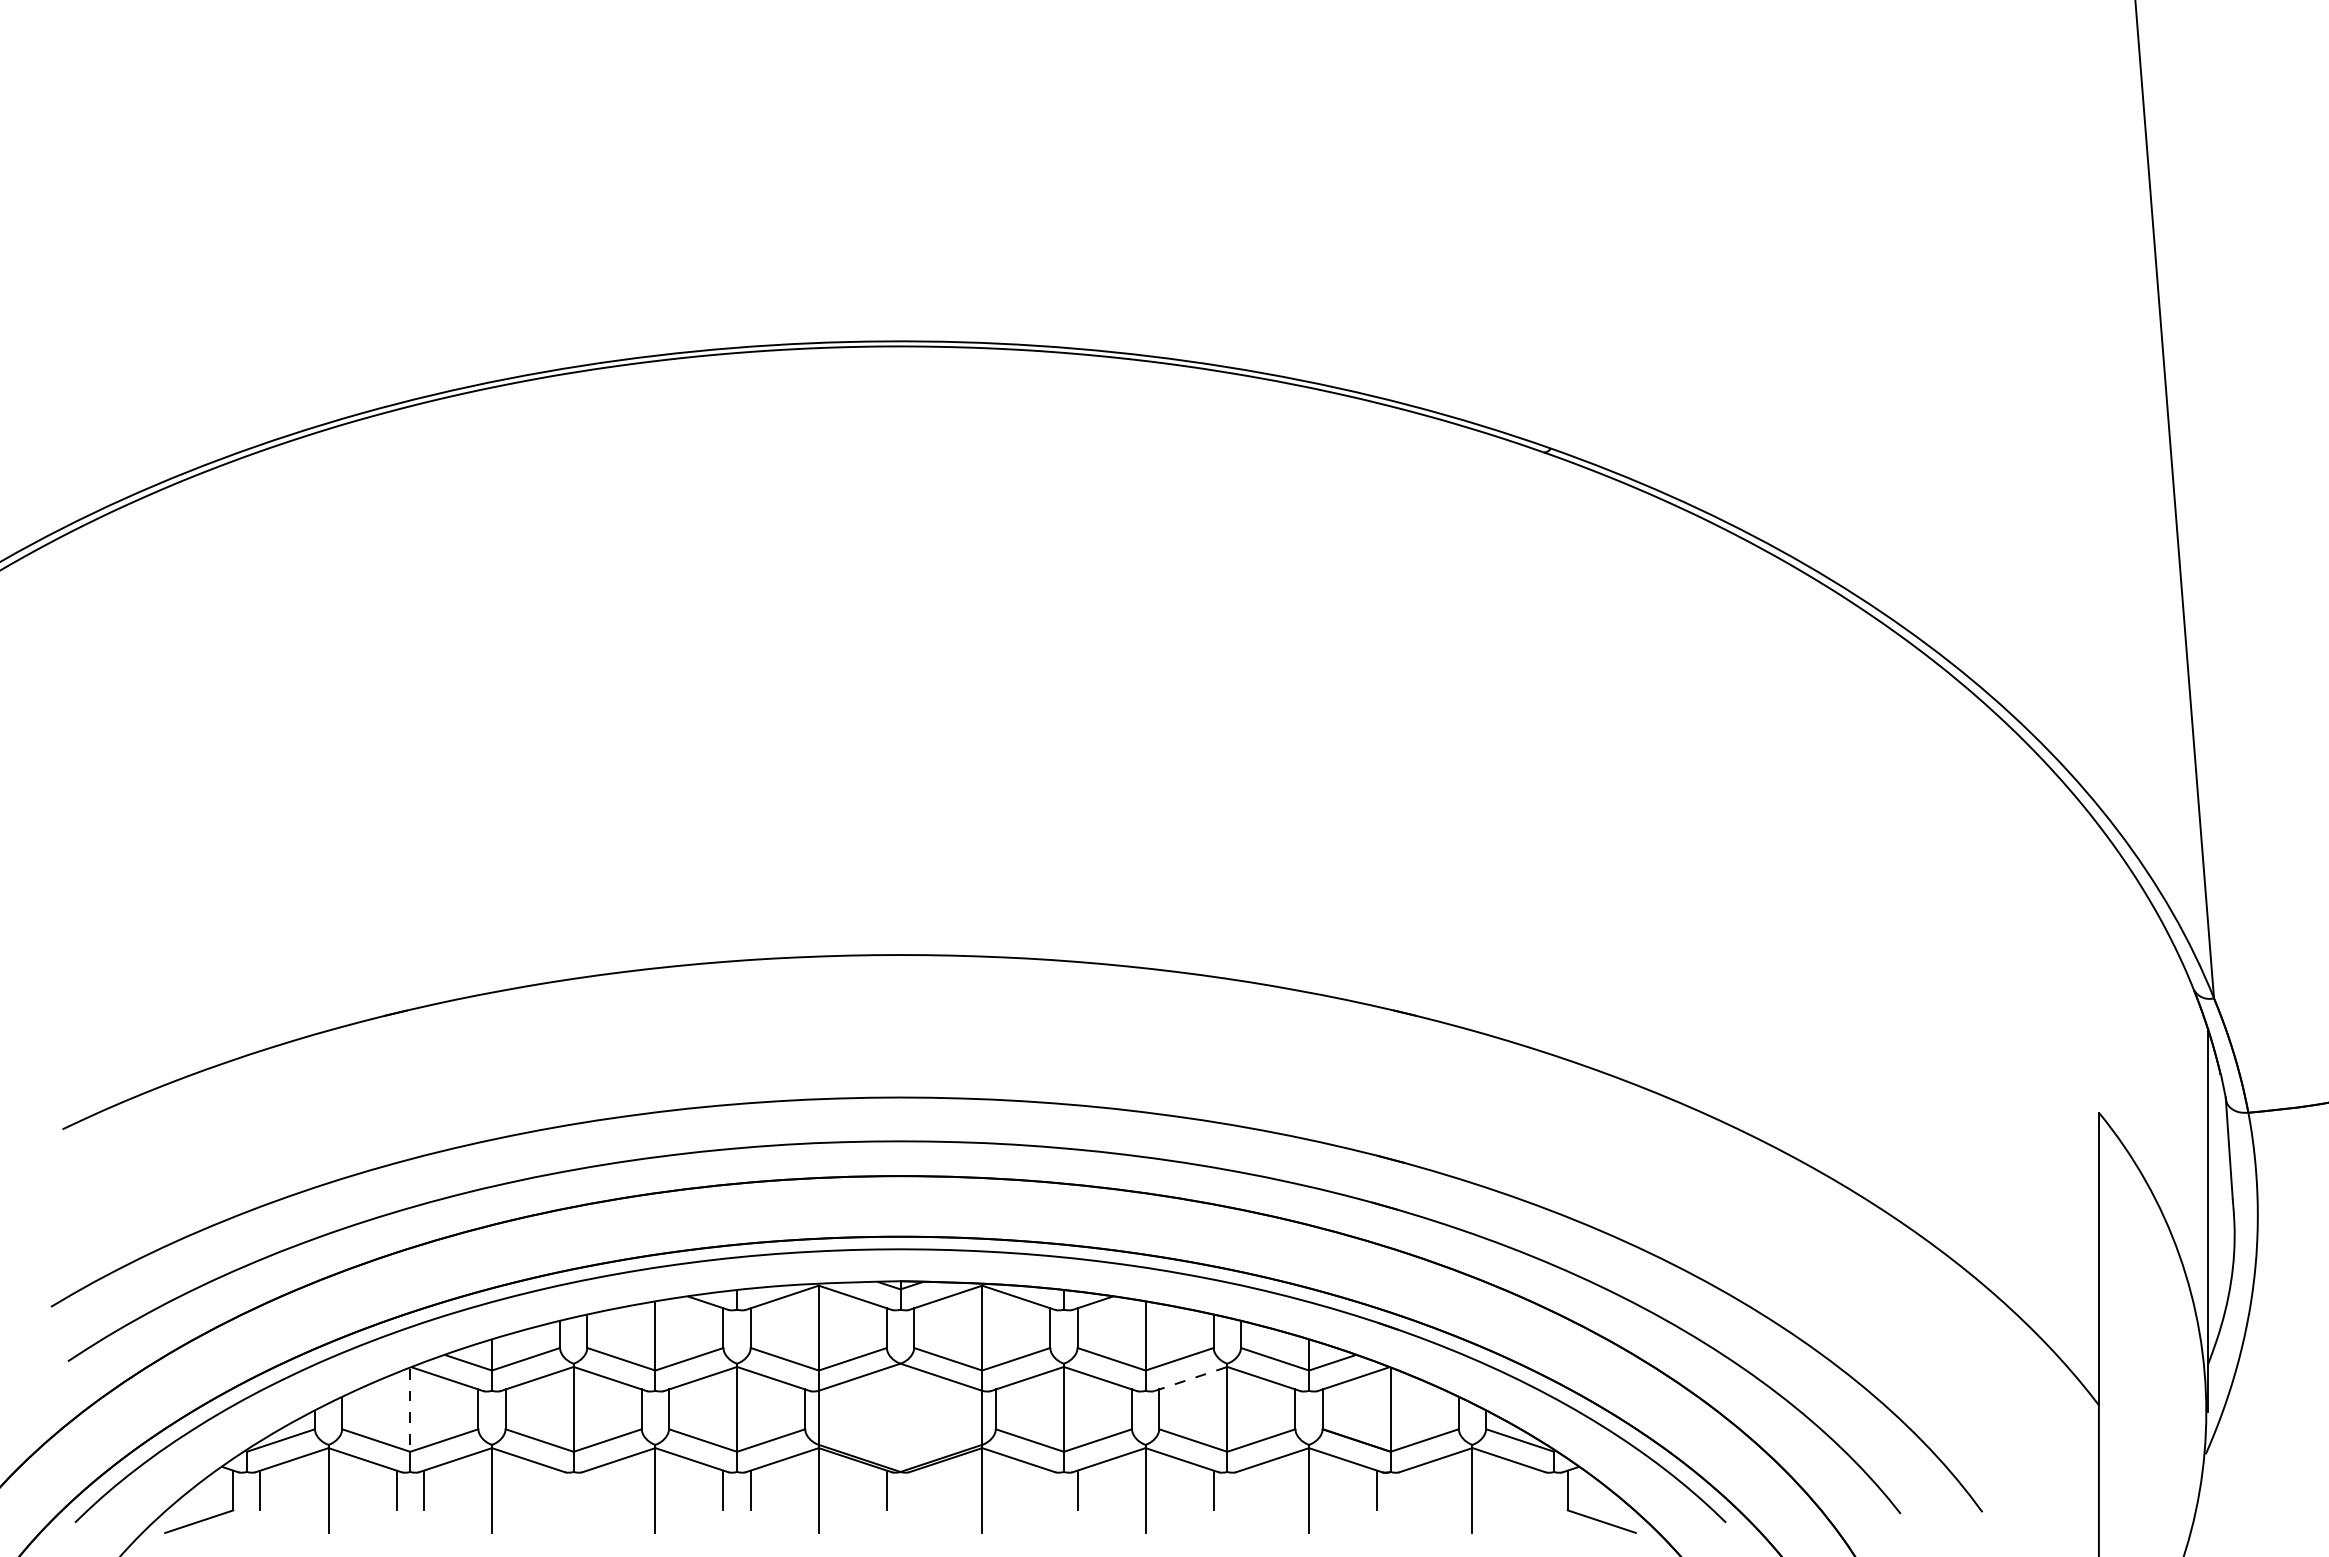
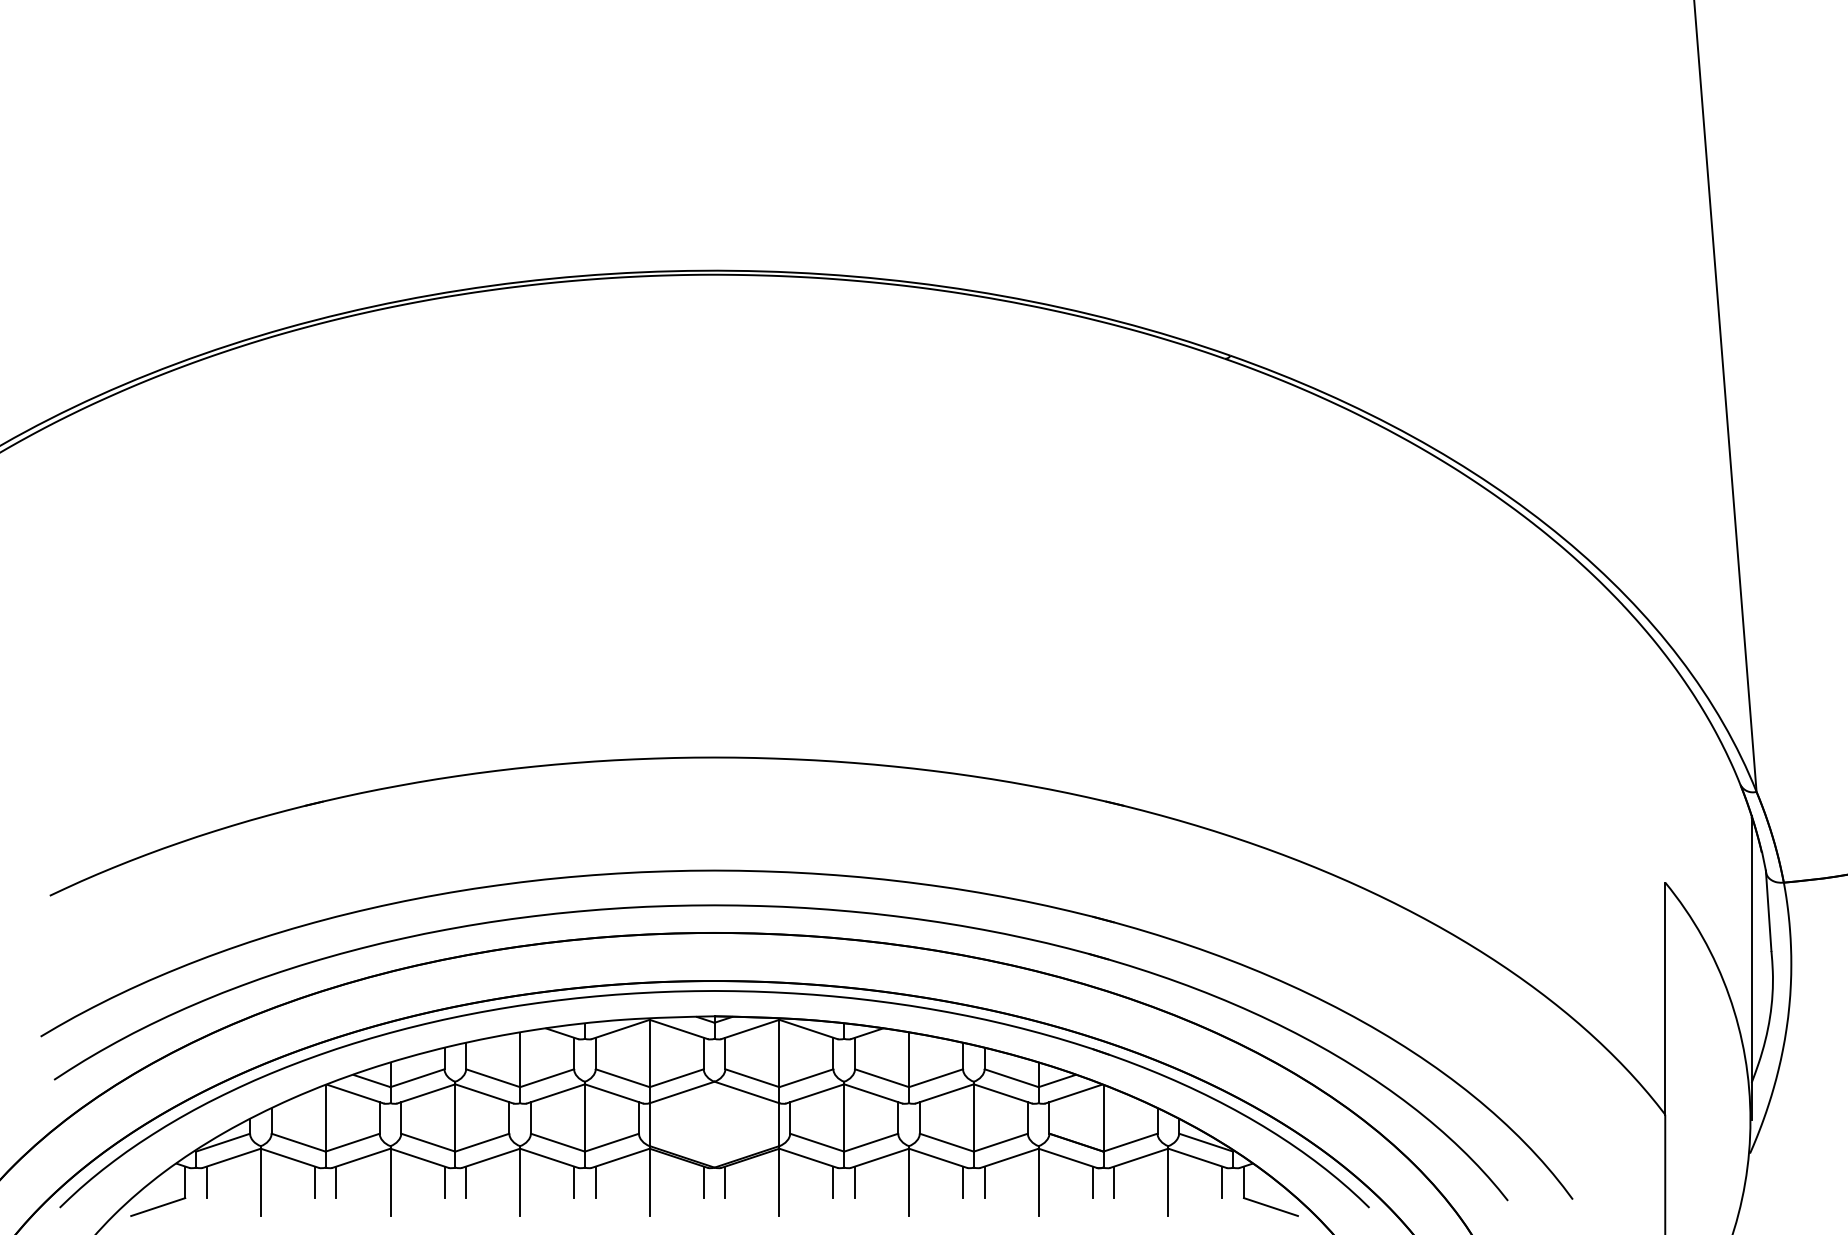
line: (1191, 1378) -> (945, 1093), dashed -> solid
line: (410, 1410) -> (325, 1118), dashed -> solid
line: (560, 1490) -> (444, 1182), added
line: (587, 1490) -> (466, 1182), added
line: (914, 1490) -> (725, 1182), added
line: (1050, 1490) -> (833, 1182), added
line: (1240, 1490) -> (984, 1182), added
line: (1404, 1490) -> (1114, 1182), added
line: (1540, 1490) -> (1222, 1182), added

